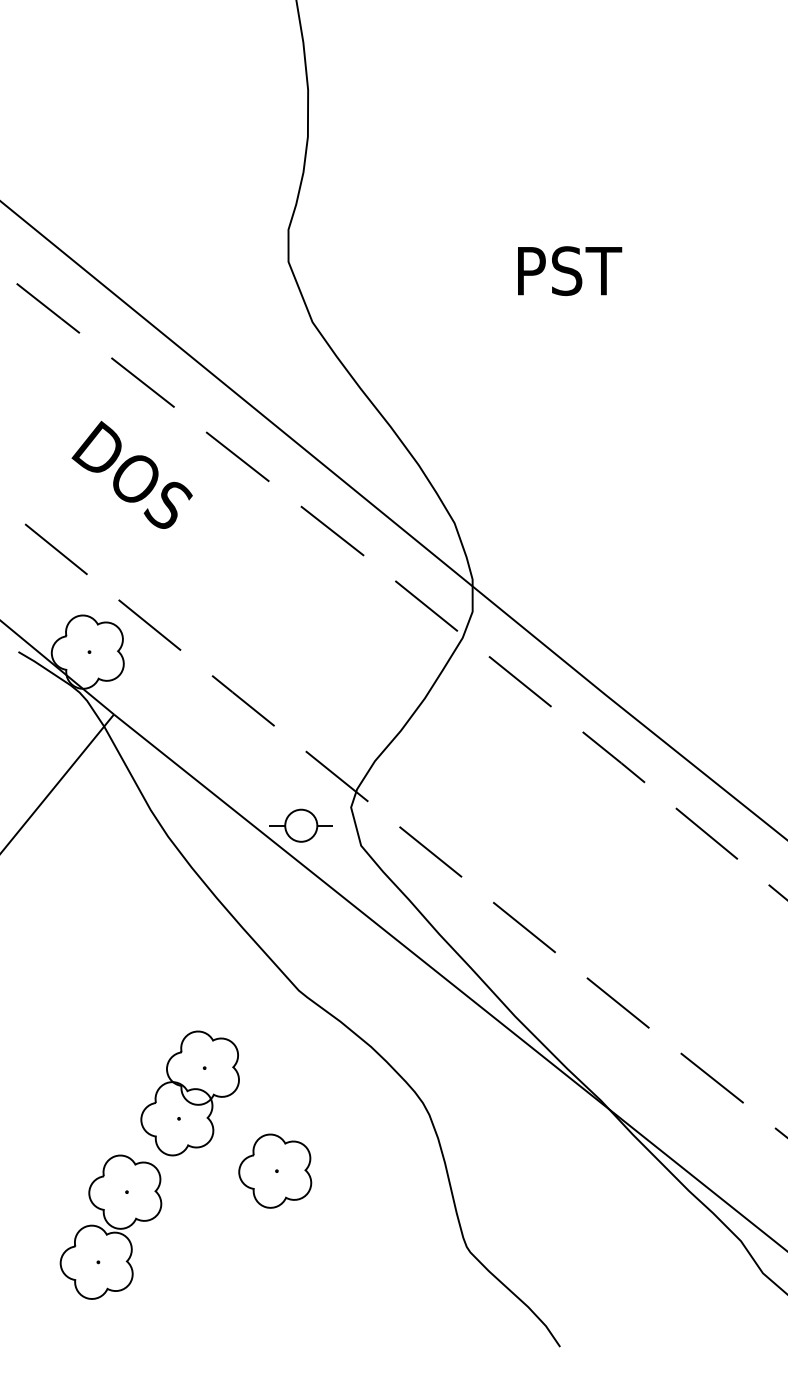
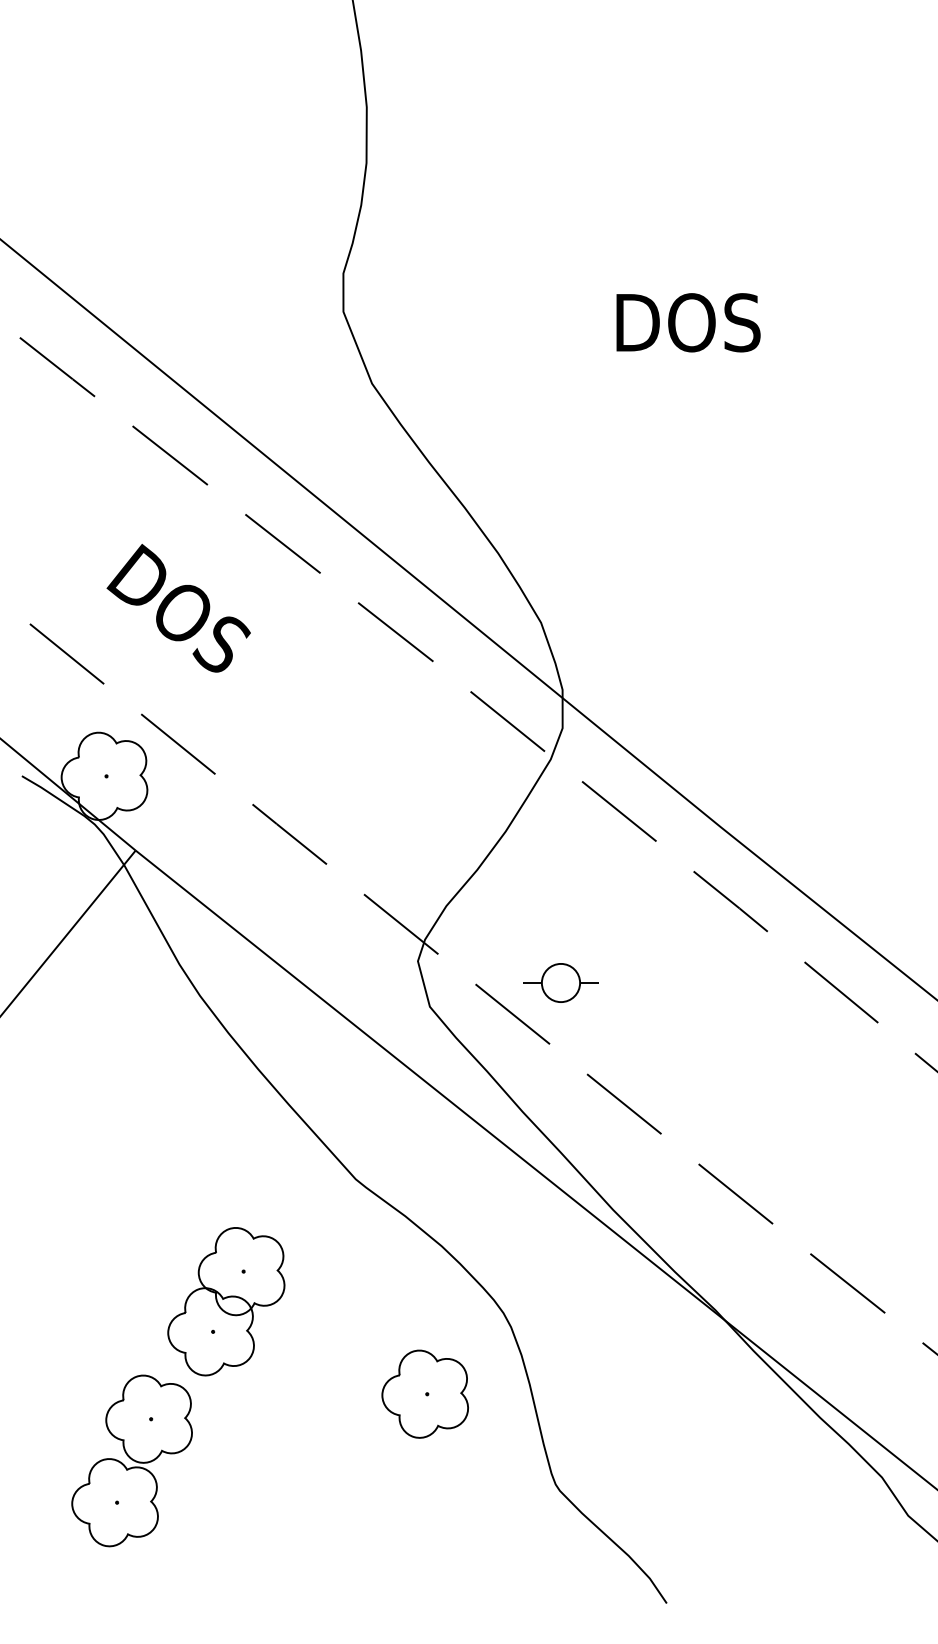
text: (580, 271) -> (691, 323), PST -> DOS
text: (131, 474) -> (177, 607), moved
part: (300, 825) -> (560, 982), moved
part: (275, 1170) -> (425, 1393), moved

